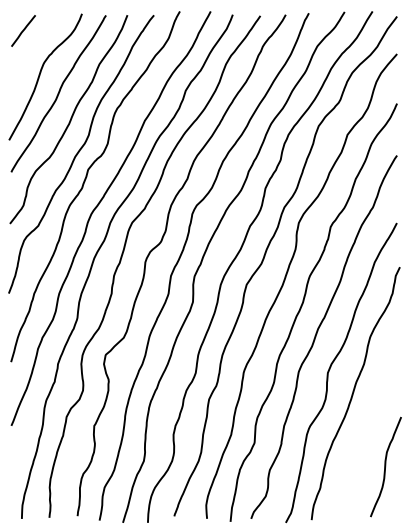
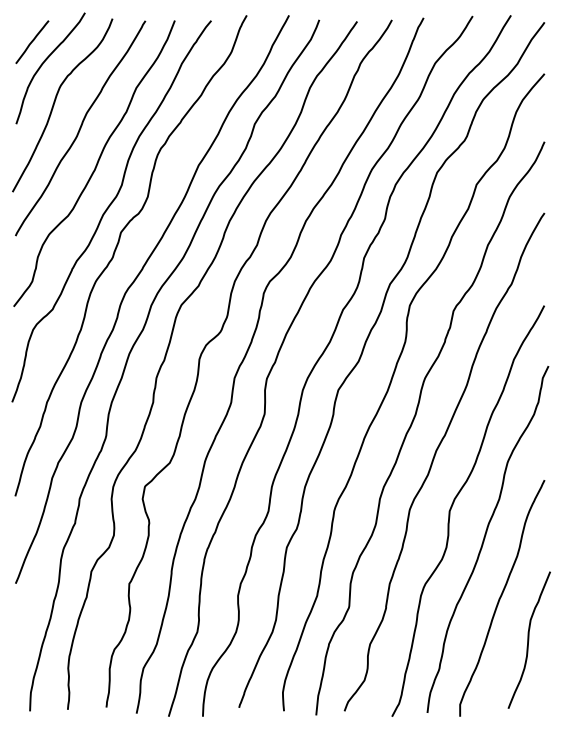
curve: (31, 47) -> (43, 64), added
curve: (365, 435) -> (501, 597), added

